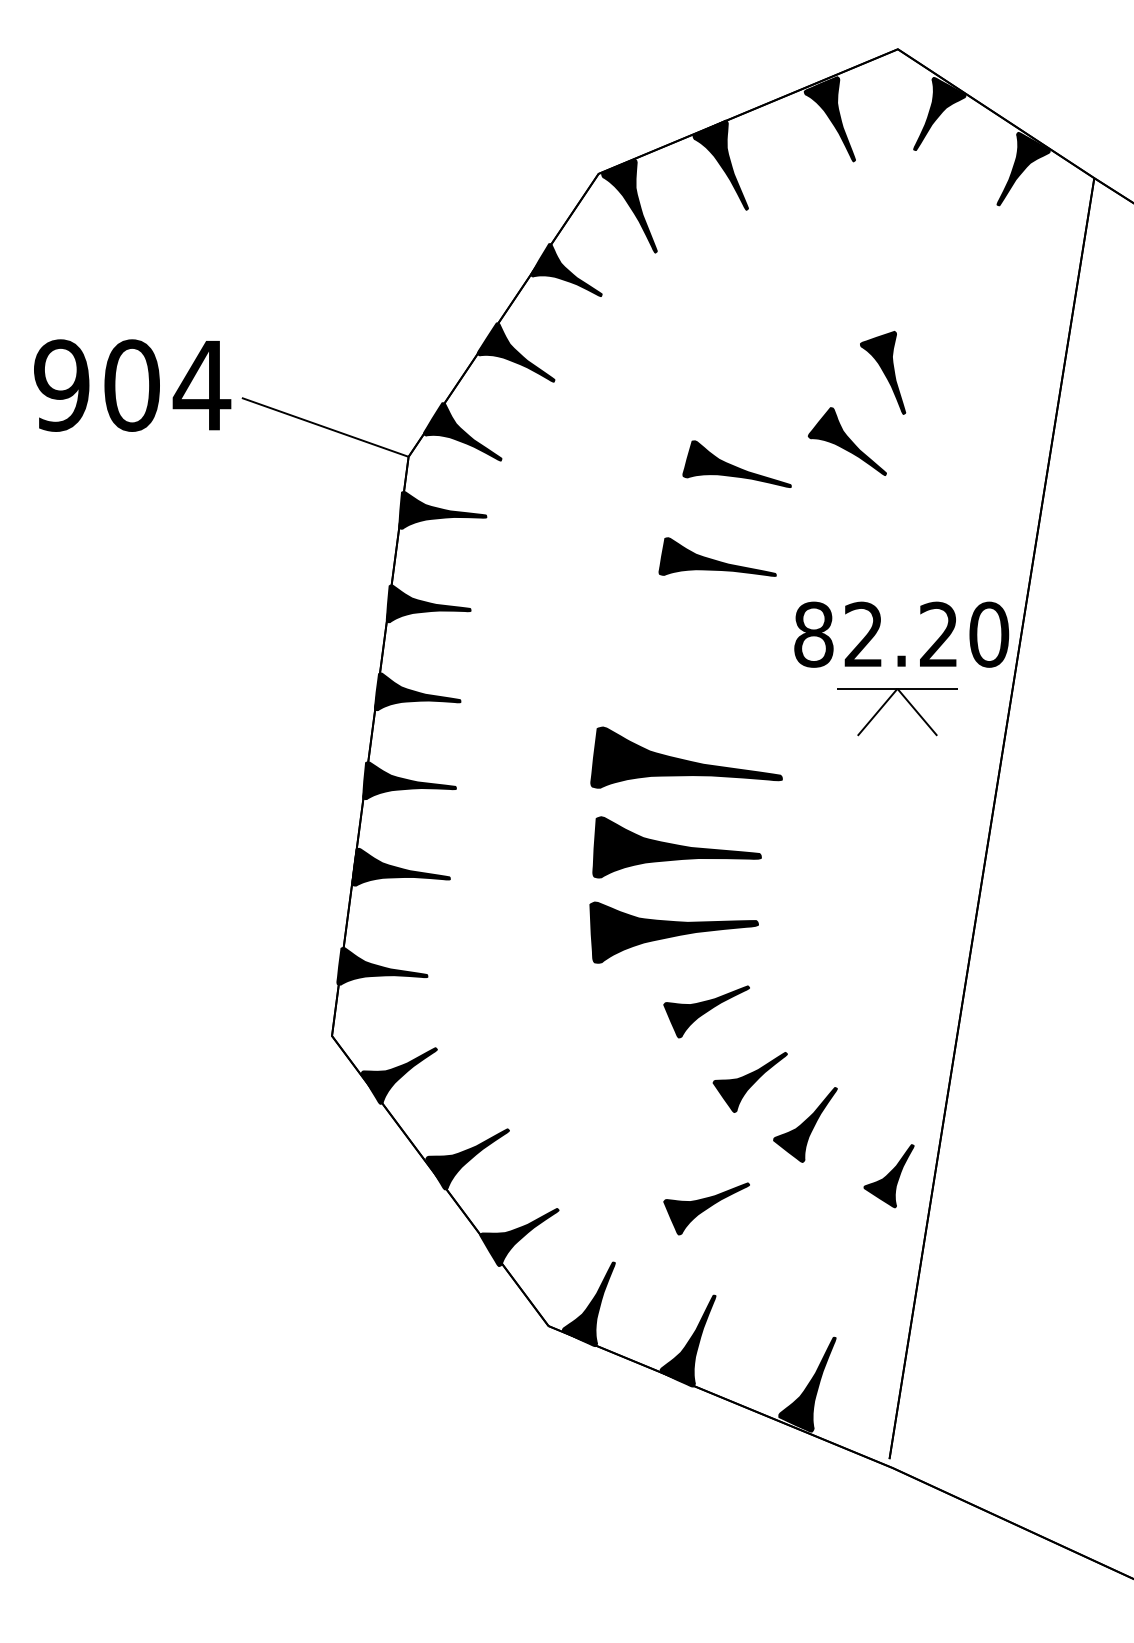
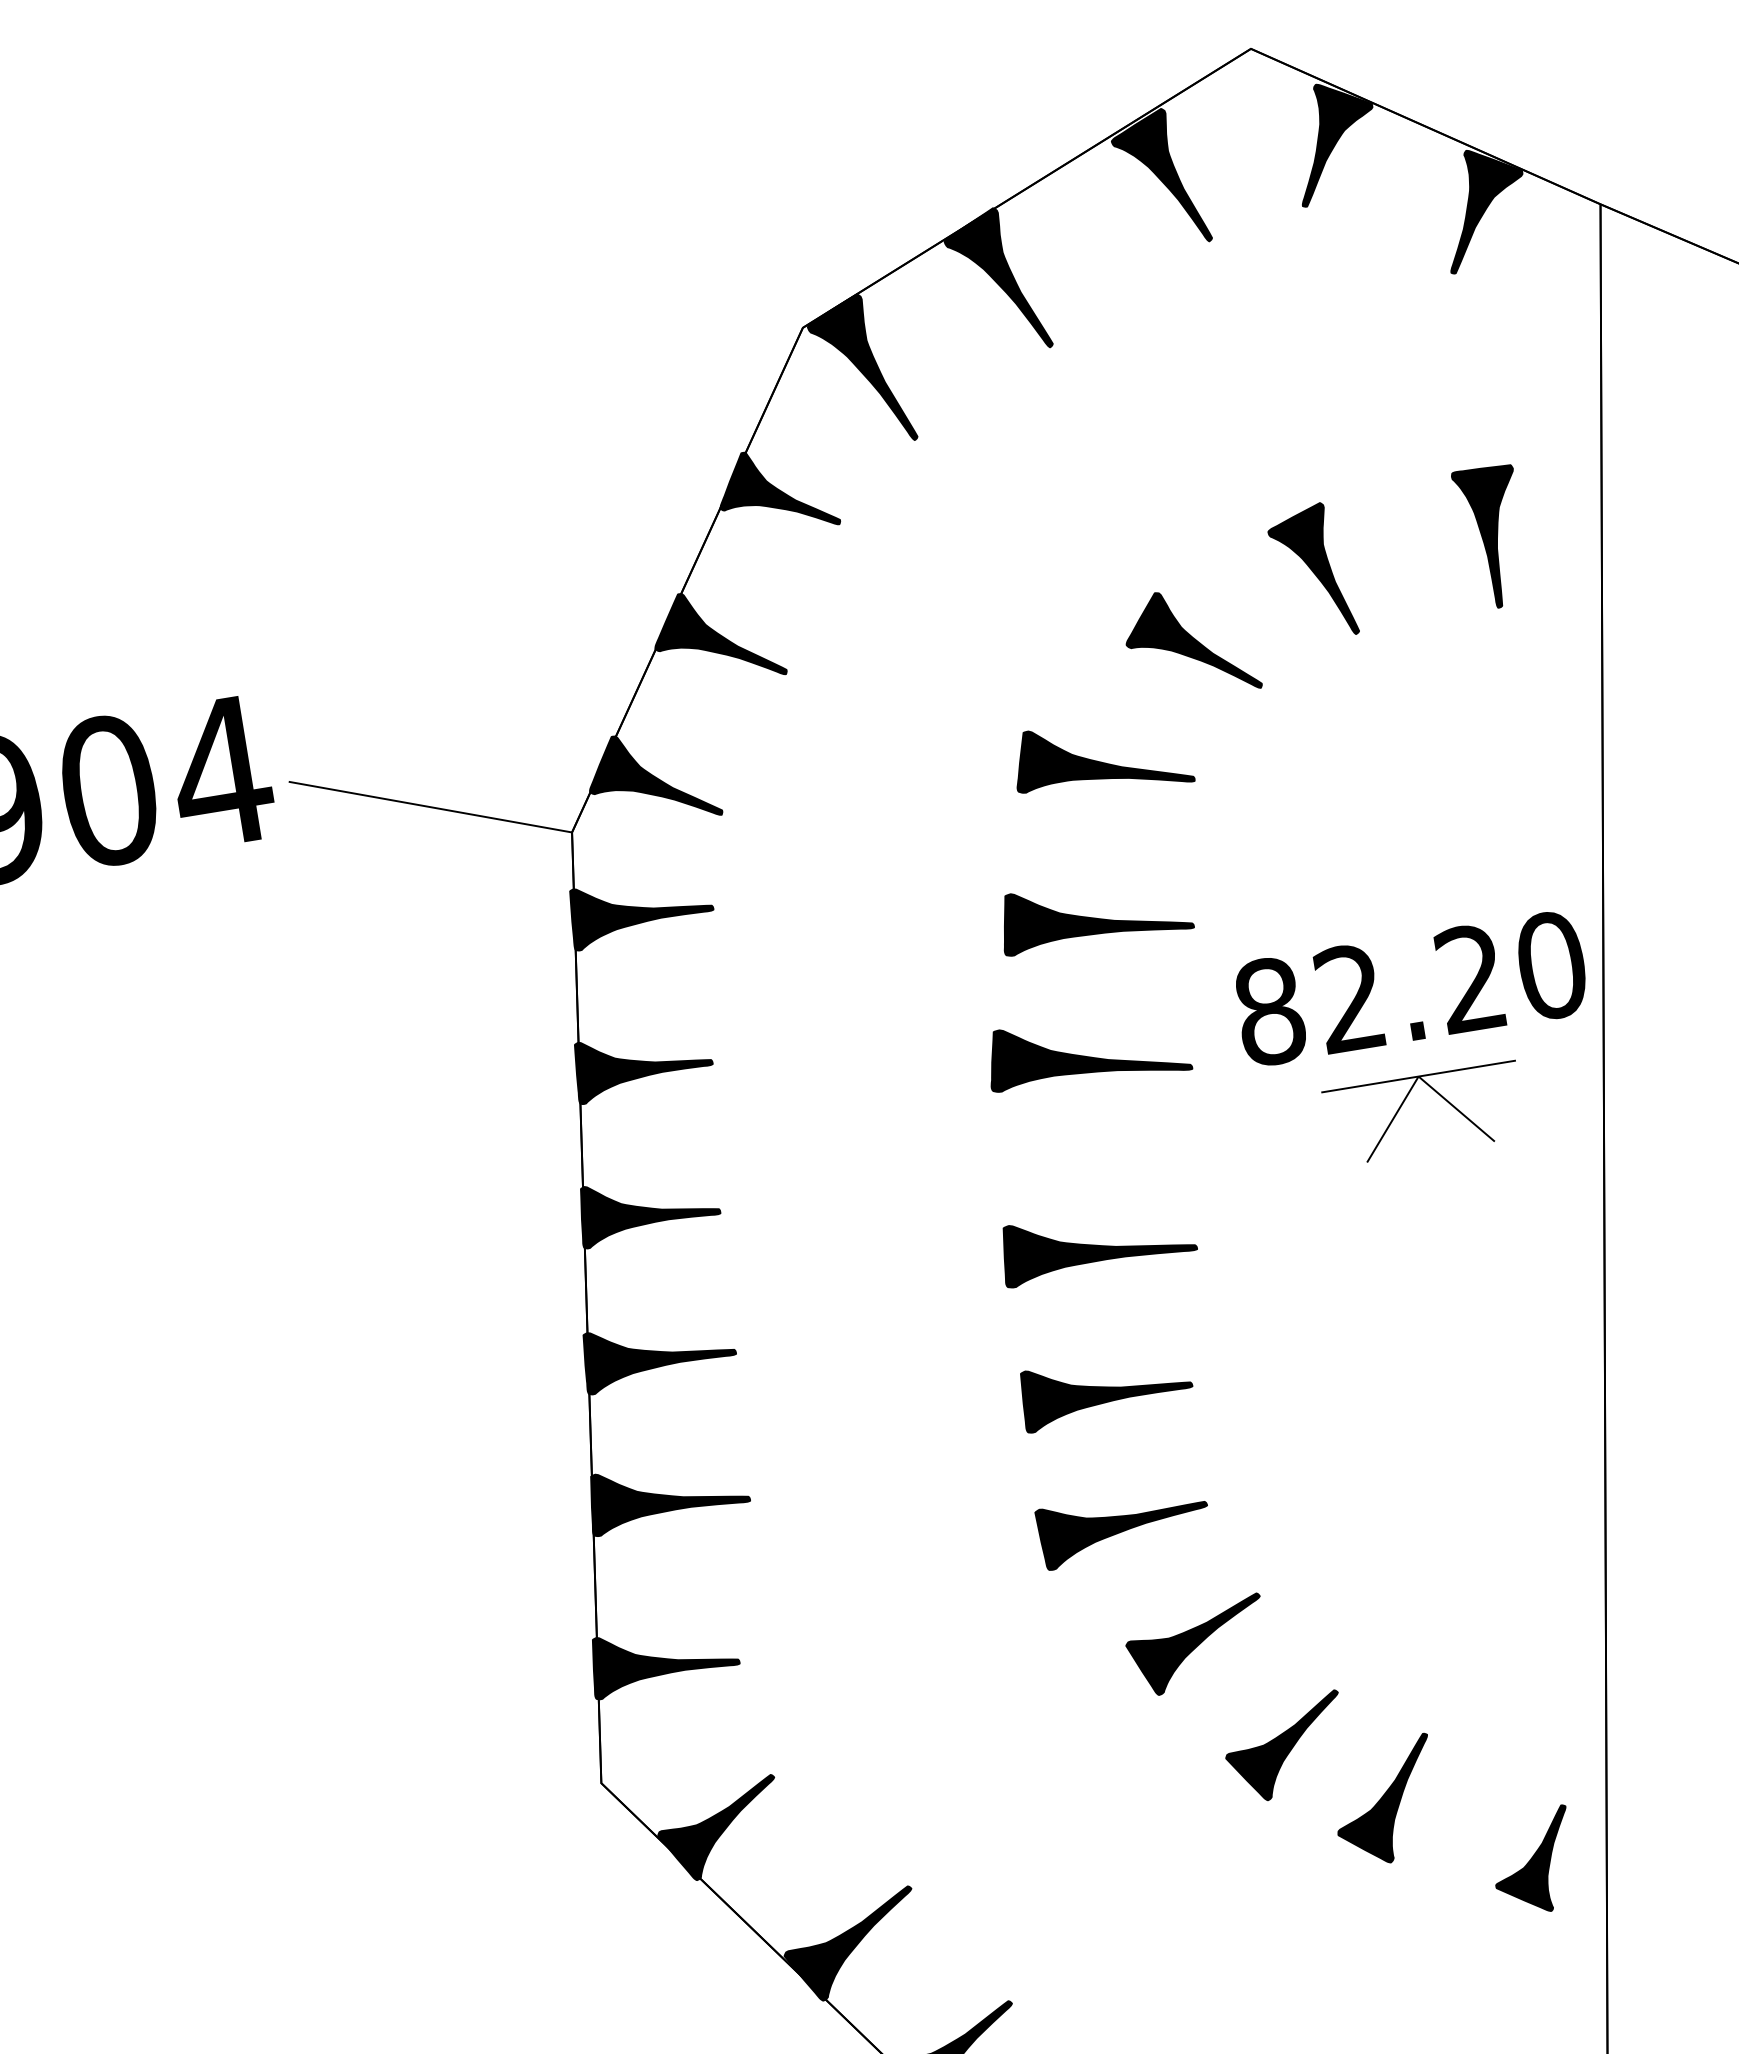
part: (995, 369) -> (1492, 537), added
part: (846, 441) -> (1189, 643), moved
fill: (699, 640) -> (1087, 1051), added
part: (686, 757) -> (1097, 1242), size x0.62
part: (677, 847) -> (1106, 1389), size x0.62
part: (674, 932) -> (1124, 1526), size x0.62
part: (706, 1208) -> (1248, 1961), removed

